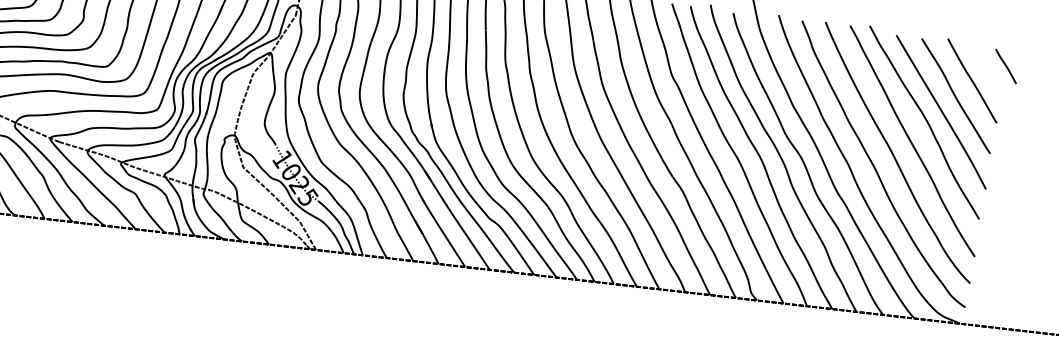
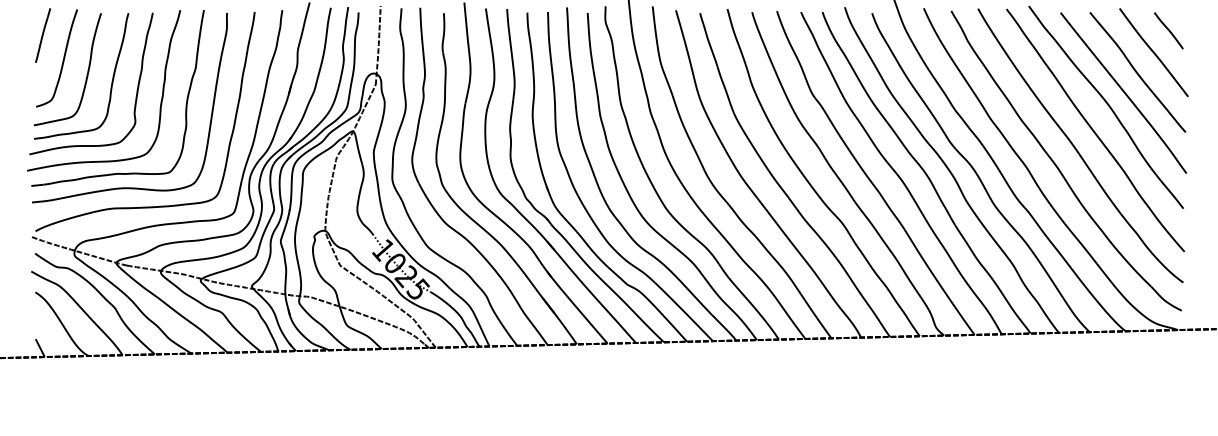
line: (1005, 66) -> (1168, 30), moved

